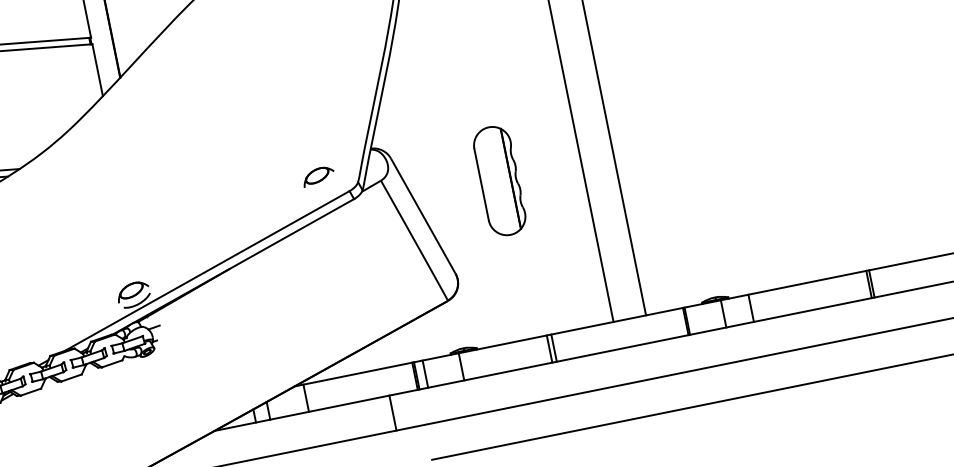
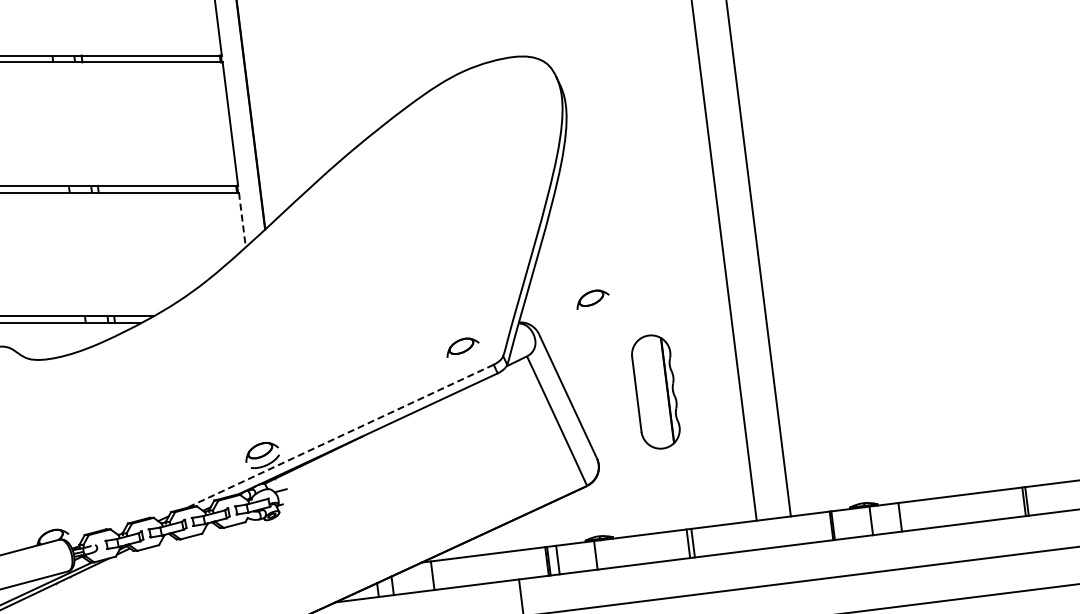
line: (97, 70) -> (242, 220), solid -> dashed
part: (439, 121) -> (592, 299), added
part: (499, 180) -> (655, 391), moved
line: (206, 271) -> (339, 436), solid -> dashed

